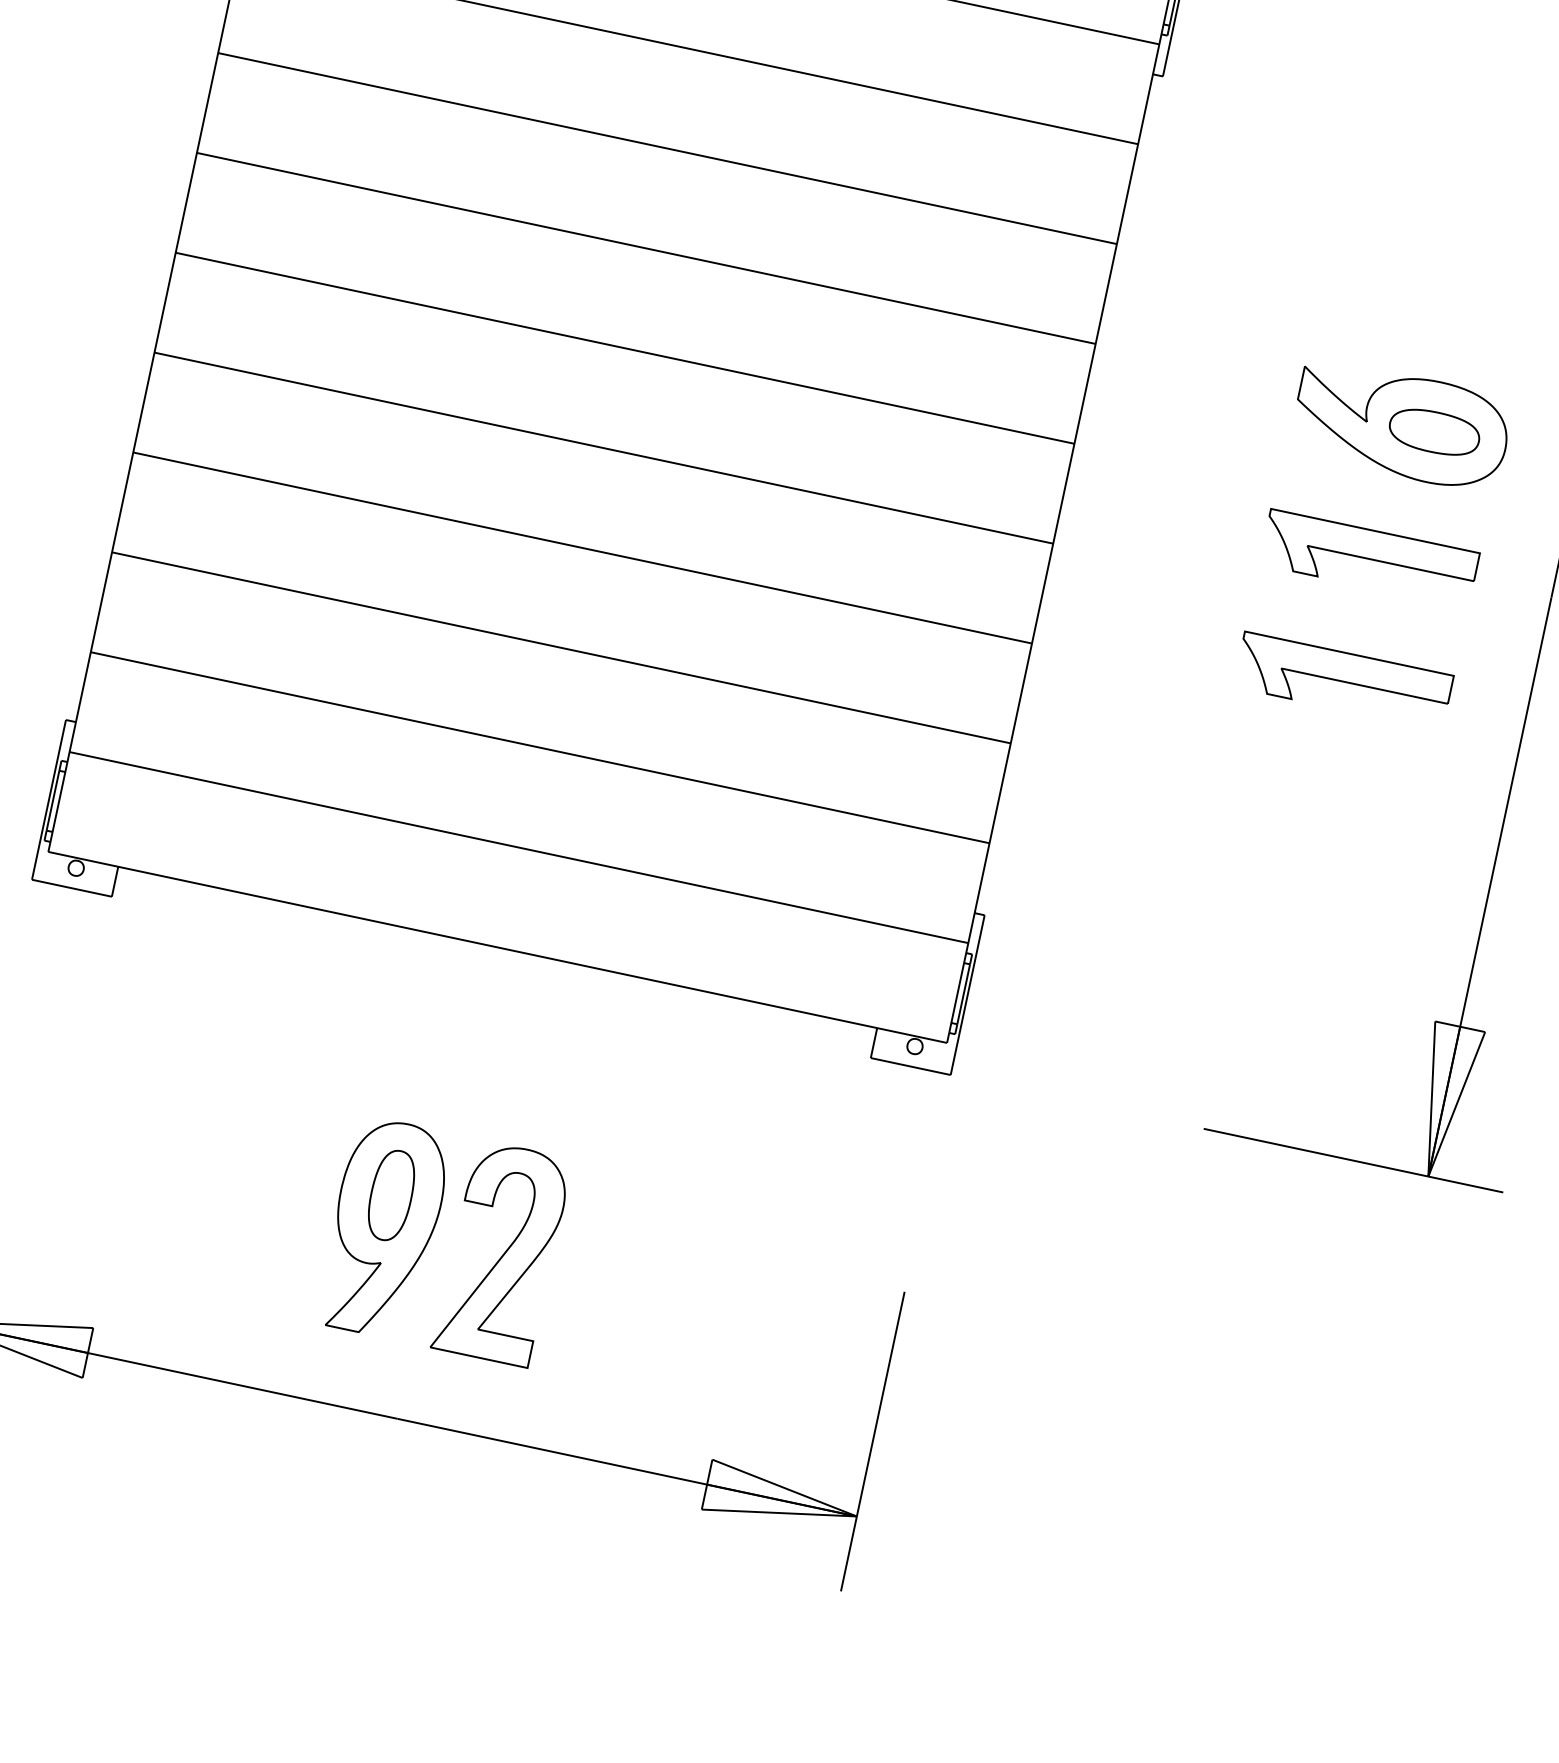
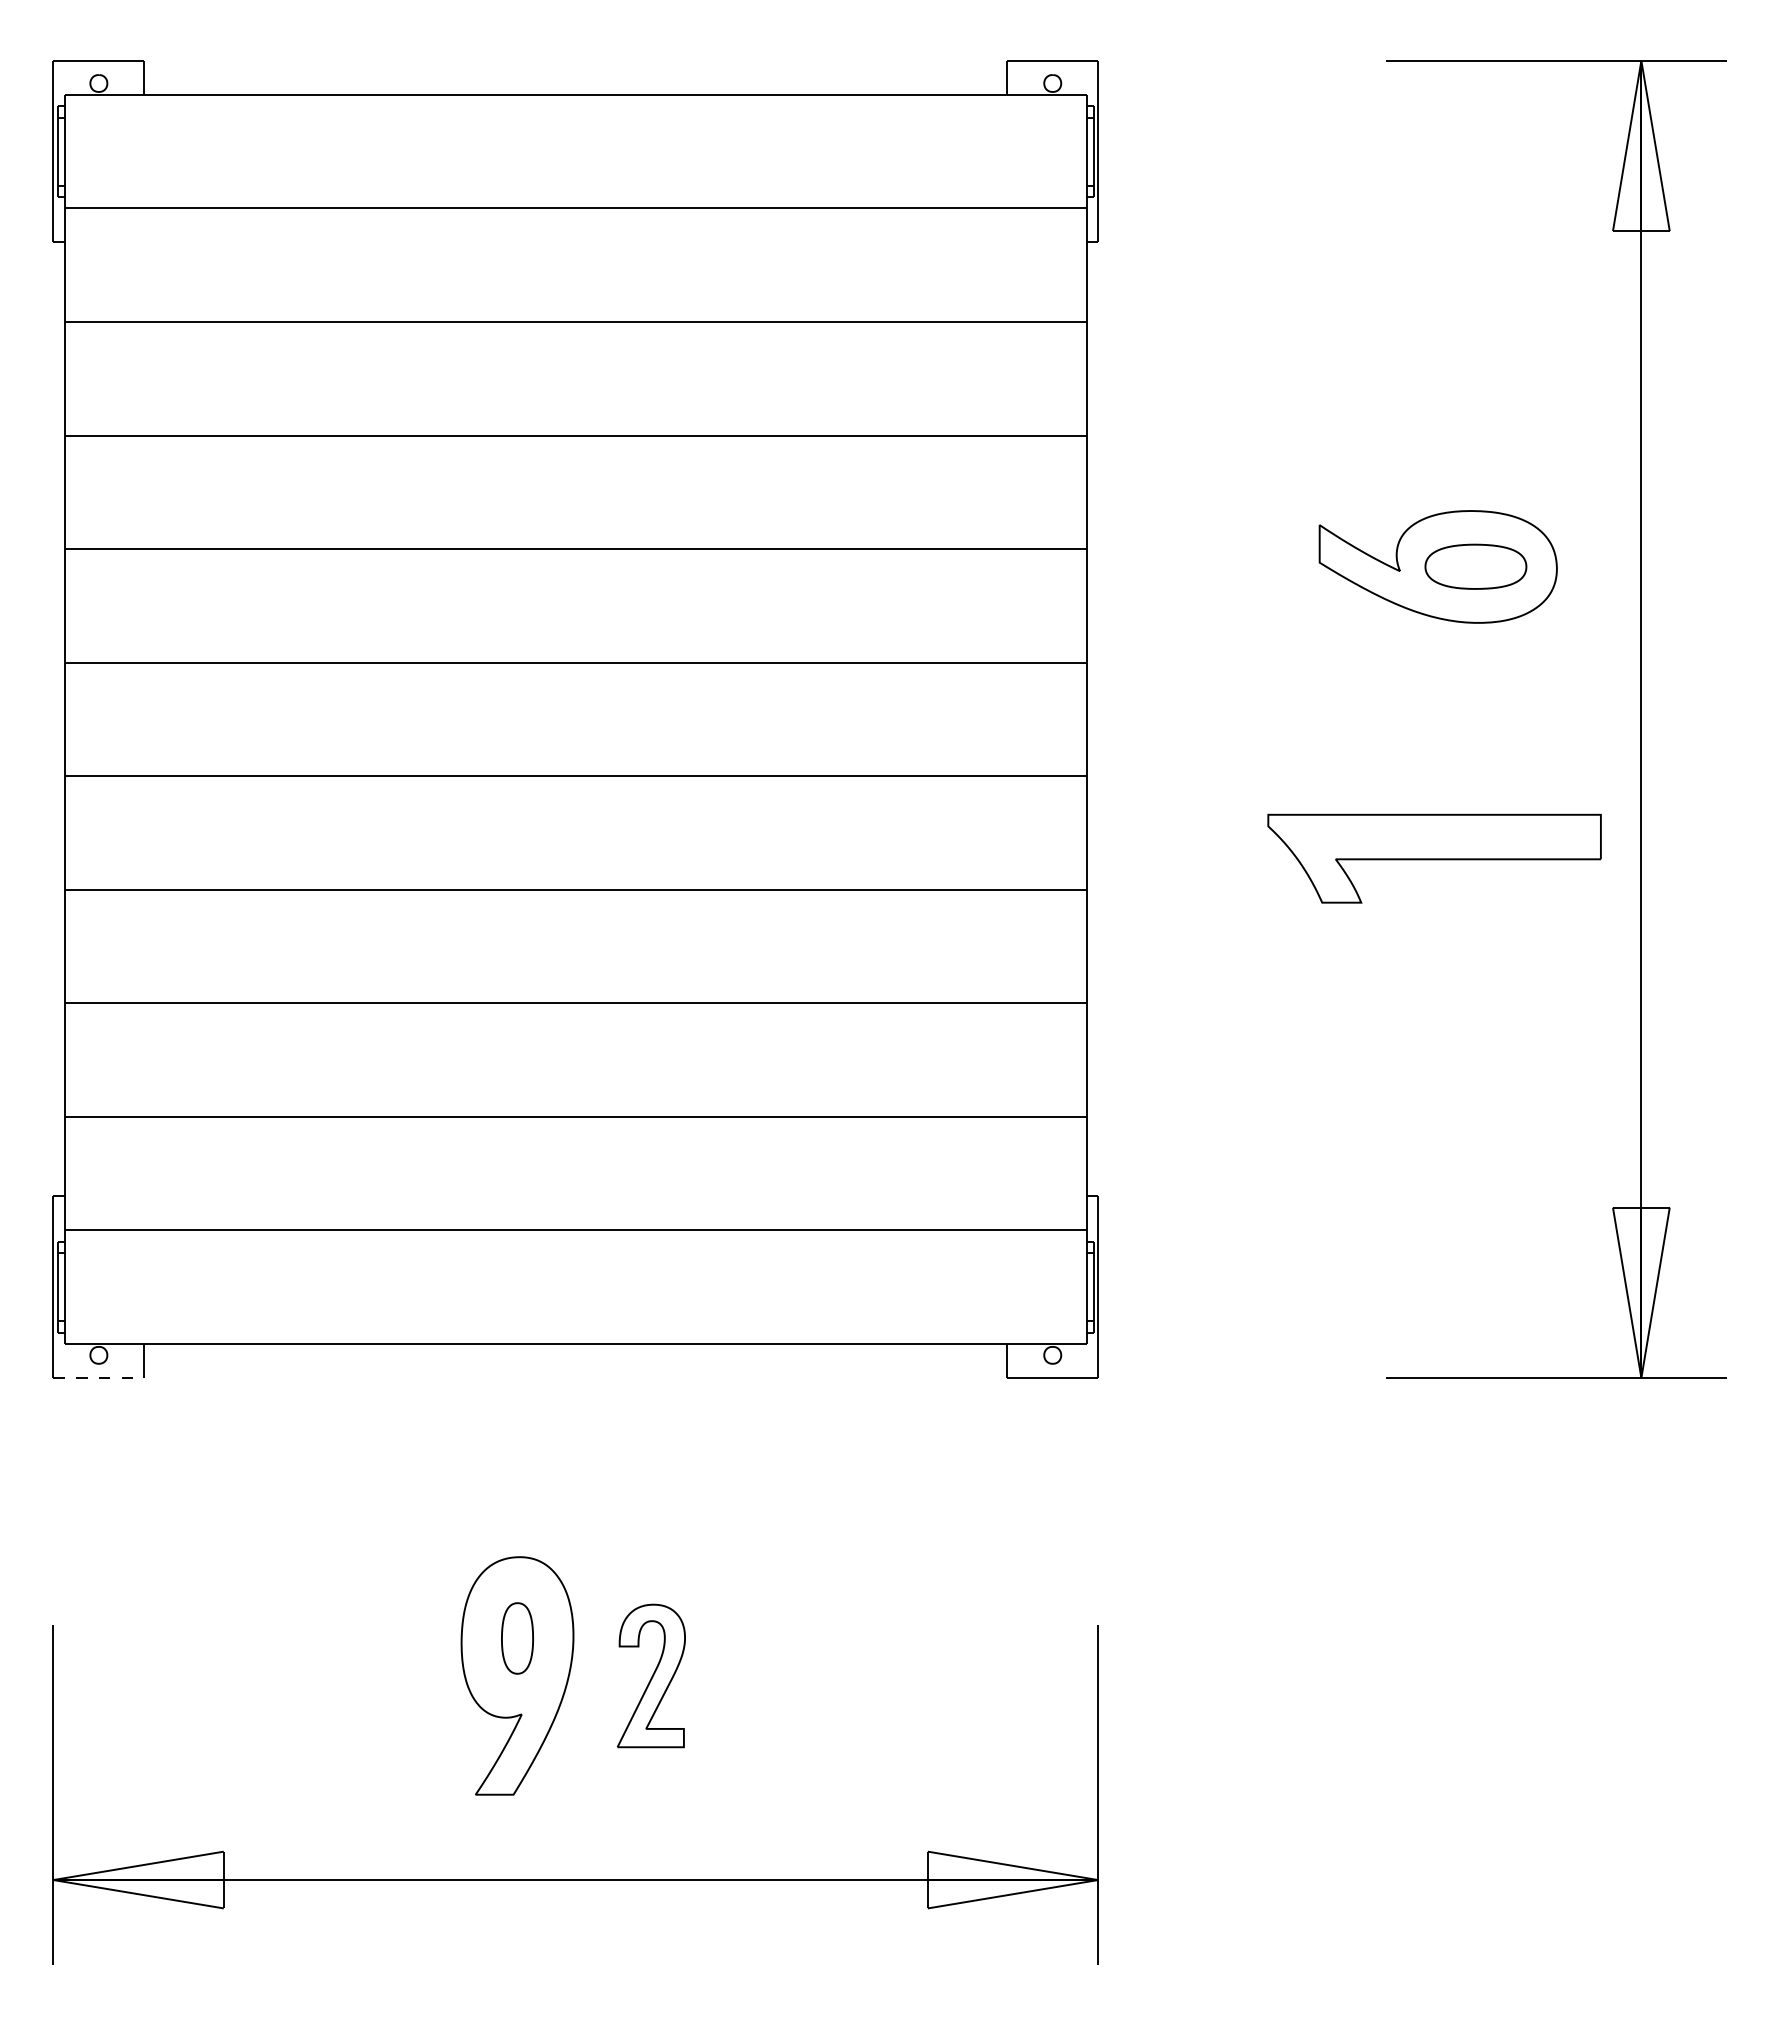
part: (1369, 558) -> (1434, 719), removed
part: (1343, 681) -> (1434, 858), size x1.4
line: (72, 888) -> (99, 1378), solid -> dashed
part: (391, 1195) -> (517, 1638), size x0.7
part: (502, 1253) -> (651, 1675), size x0.6

